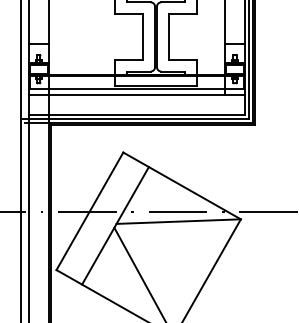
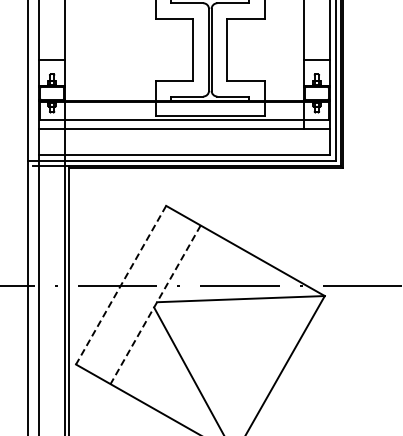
line: (89, 211) -> (120, 285), solid -> dashed
line: (115, 226) -> (155, 305), solid -> dashed

